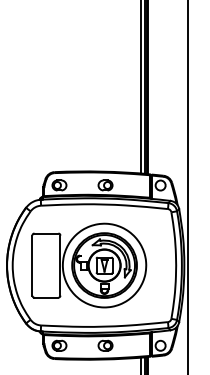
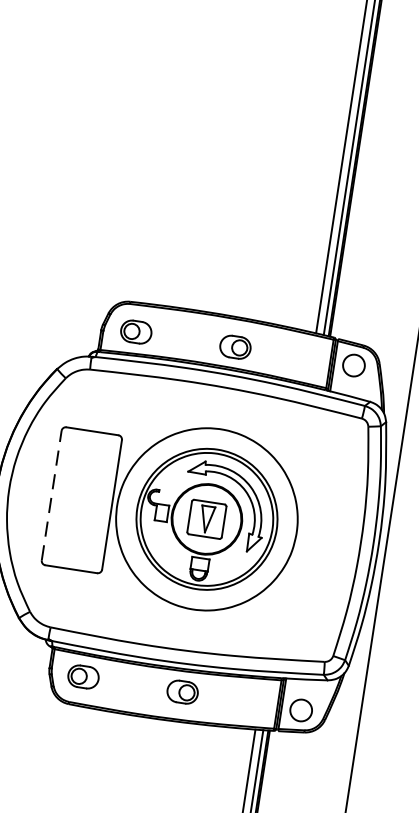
line: (32, 265) -> (51, 495), solid -> dashed

